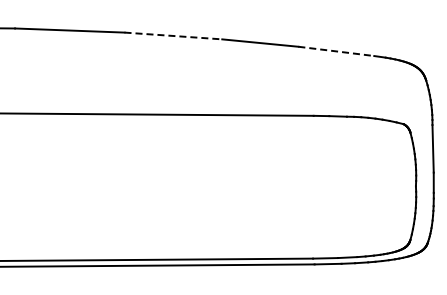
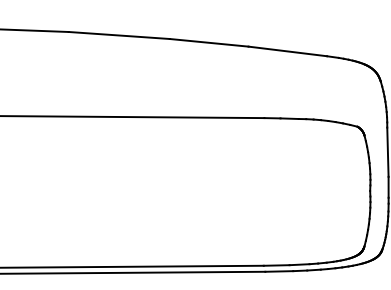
line: (173, 35) -> (119, 35), dashed -> solid
line: (336, 51) -> (287, 51), dashed -> solid

